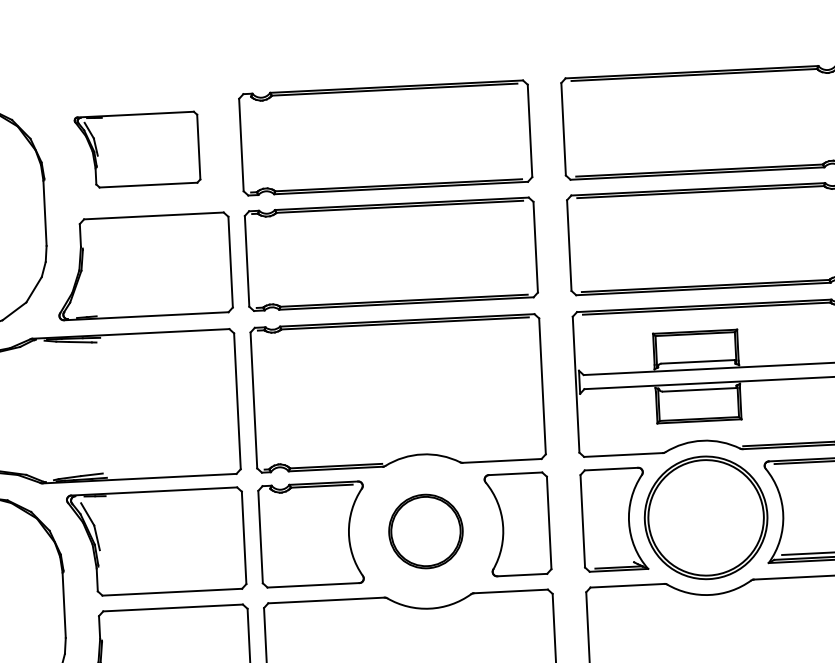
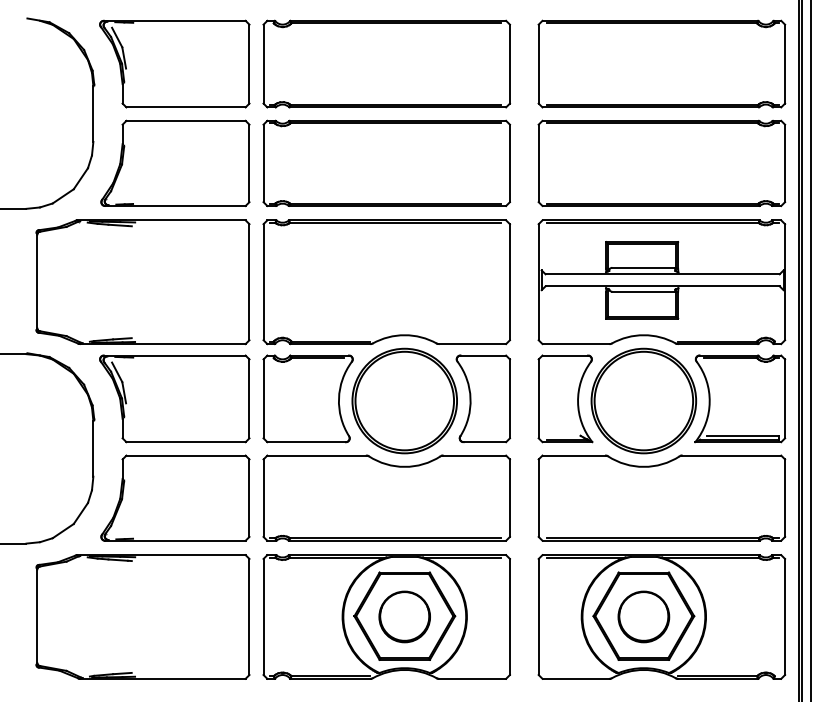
part: (137, 149) -> (174, 63), size x1.43
part: (425, 530) -> (404, 400), size x1.67

